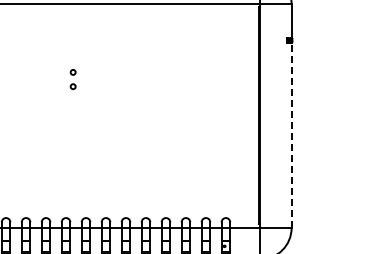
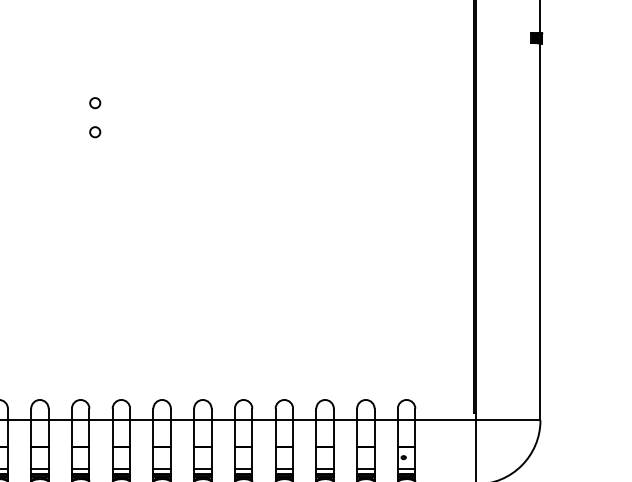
line: (291, 135) -> (540, 231), dashed -> solid

